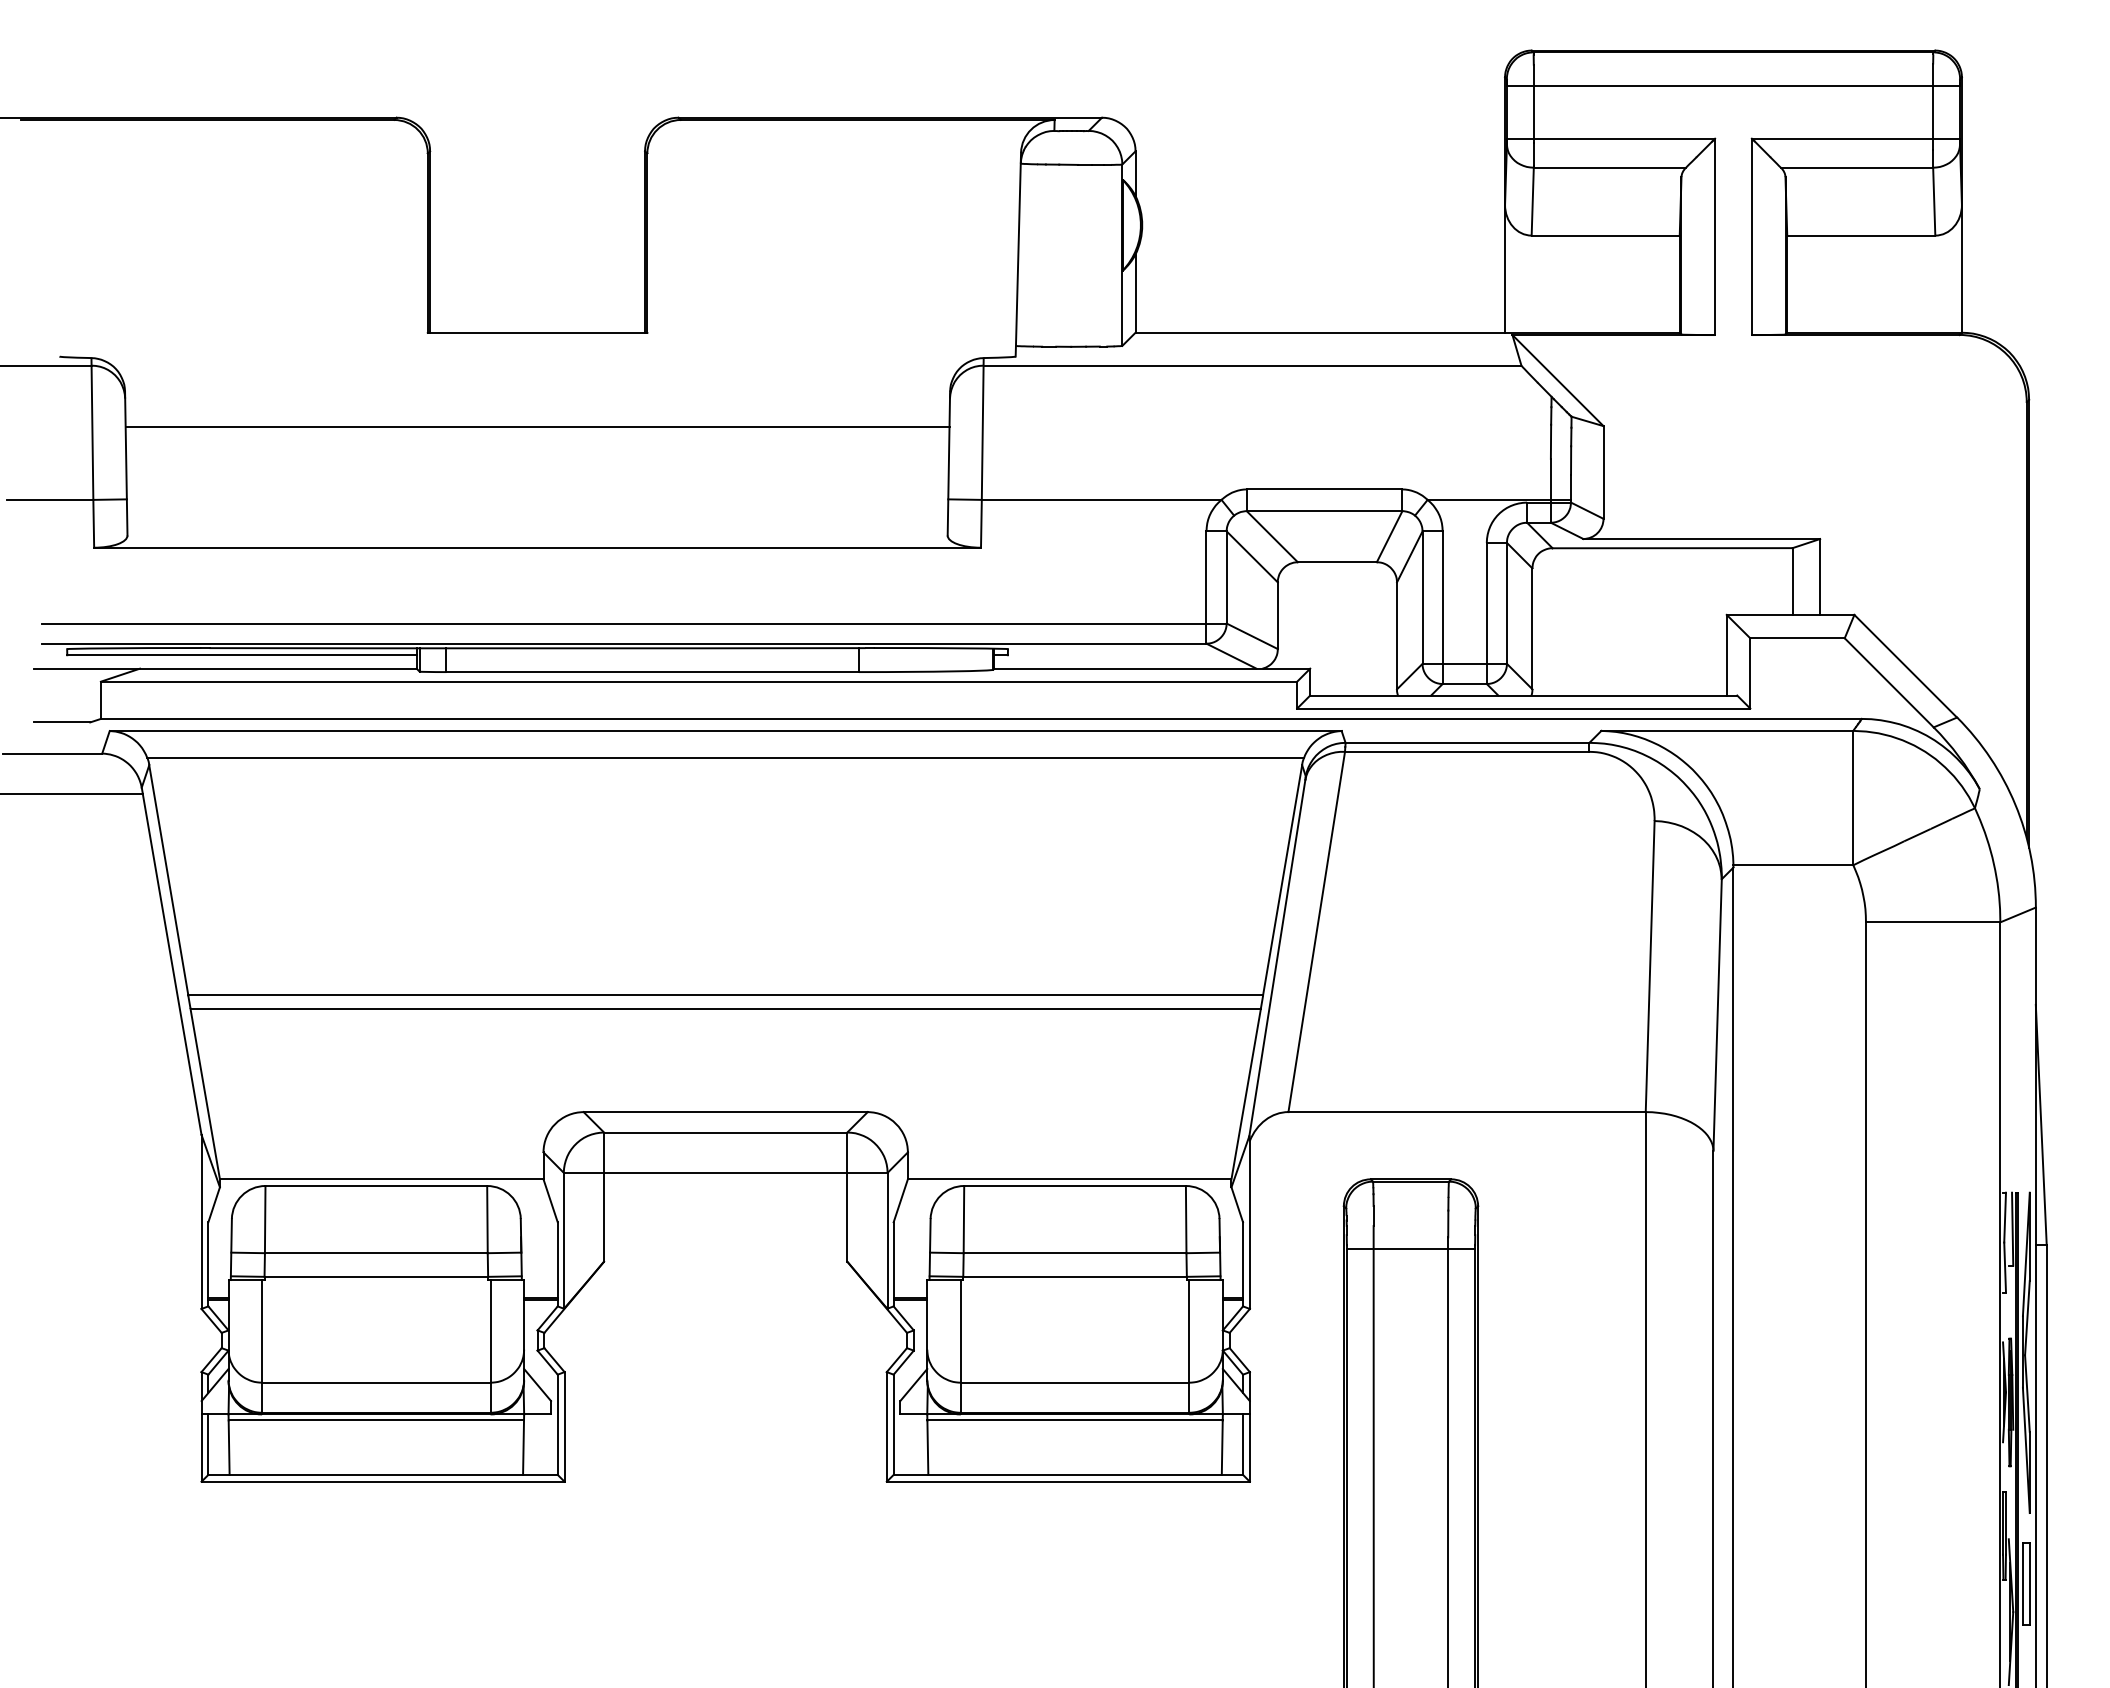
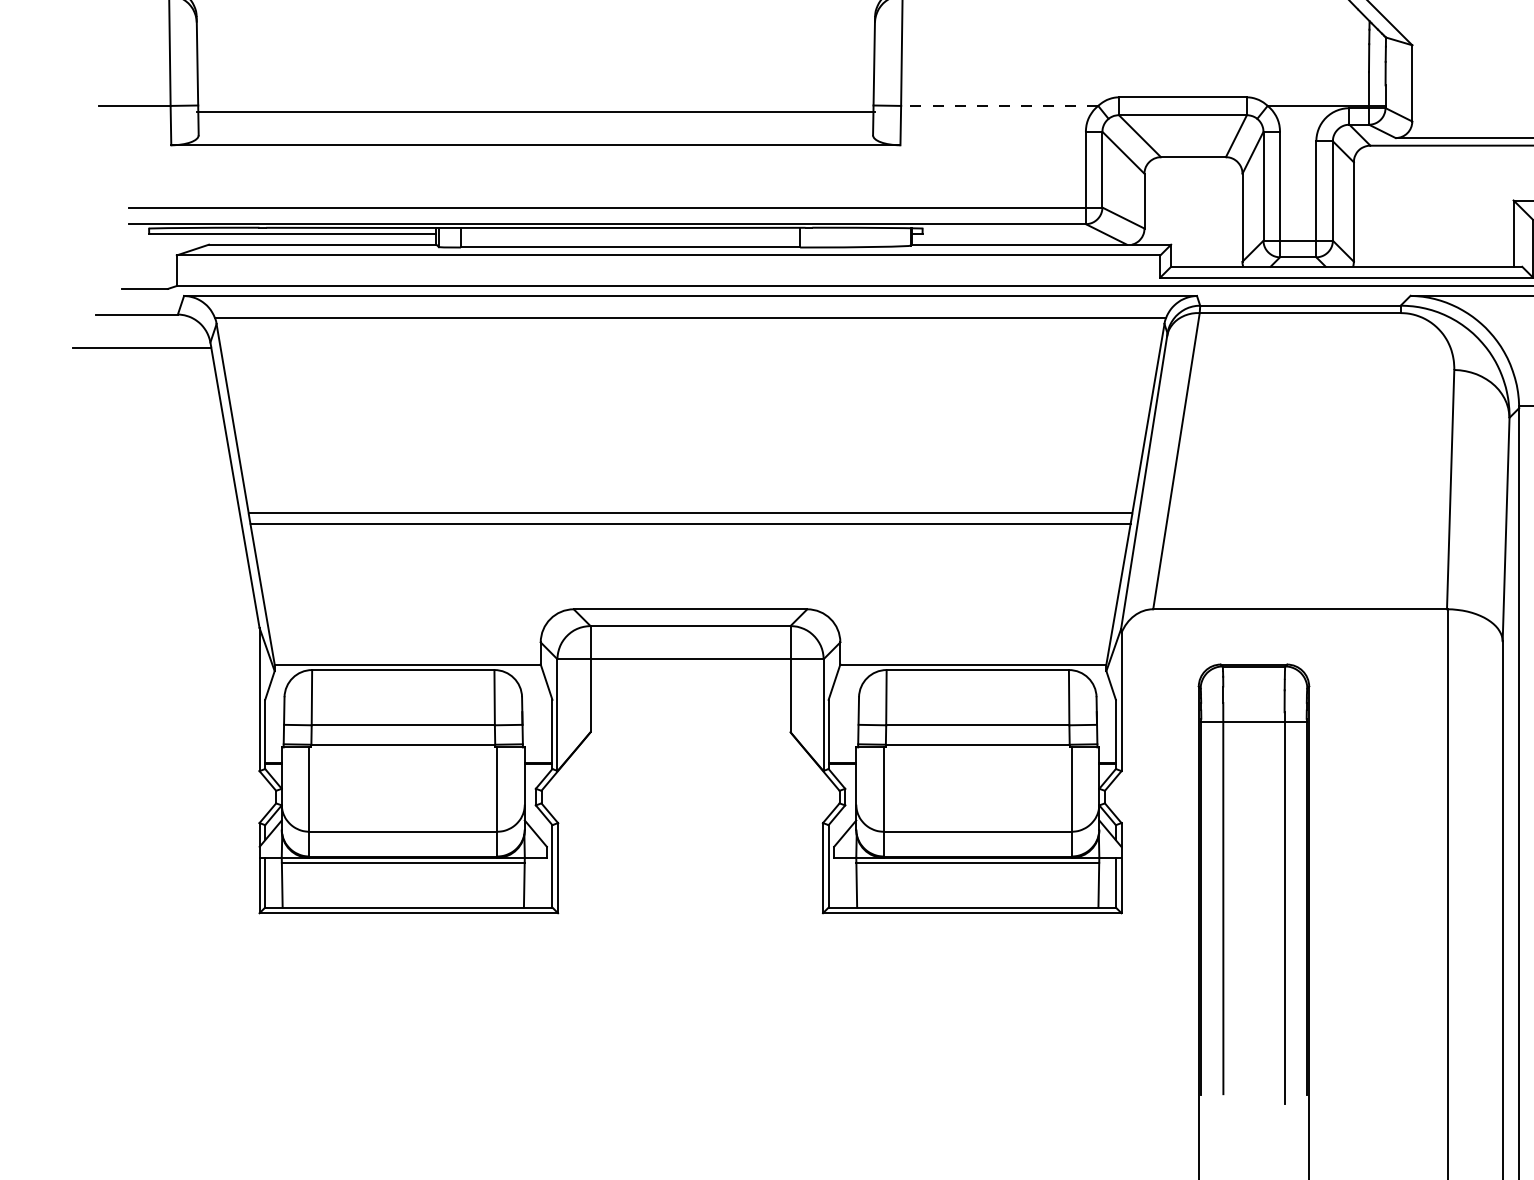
line: (537, 426) -> (535, 112), moved
line: (1101, 499) -> (999, 105), solid -> dashed
line: (85, 669) -> (164, 245), removed

